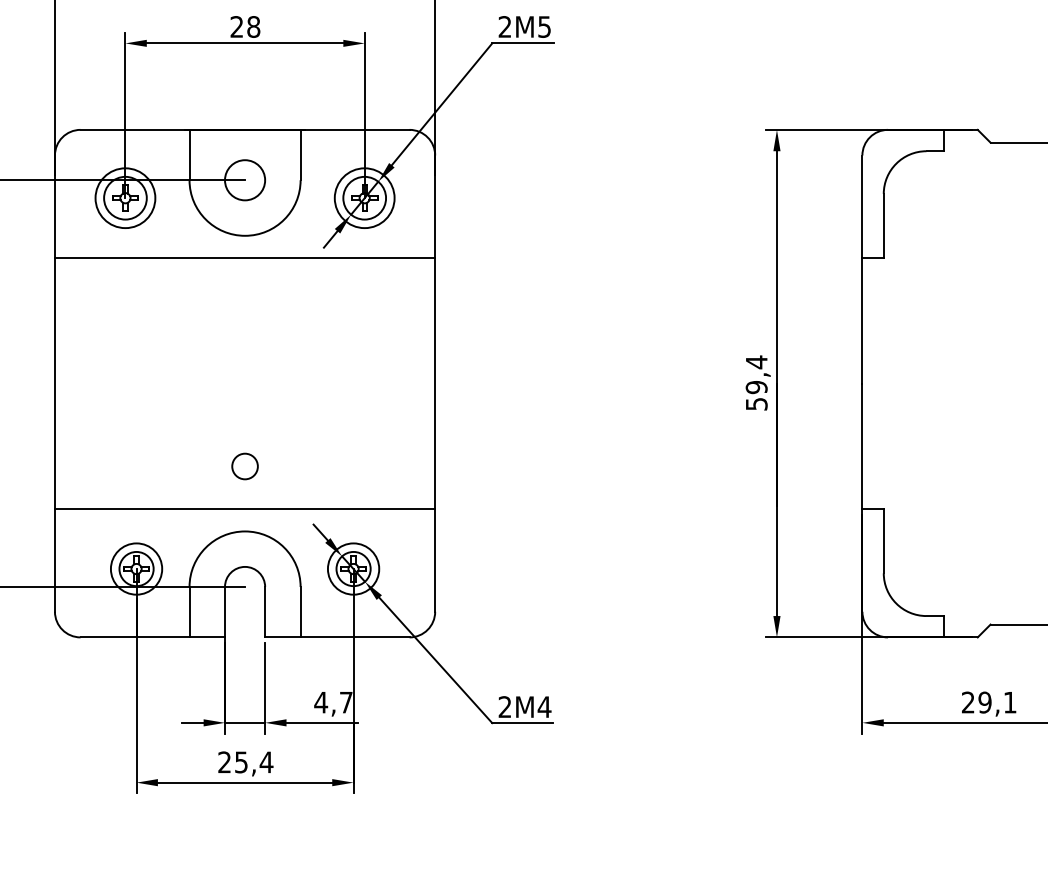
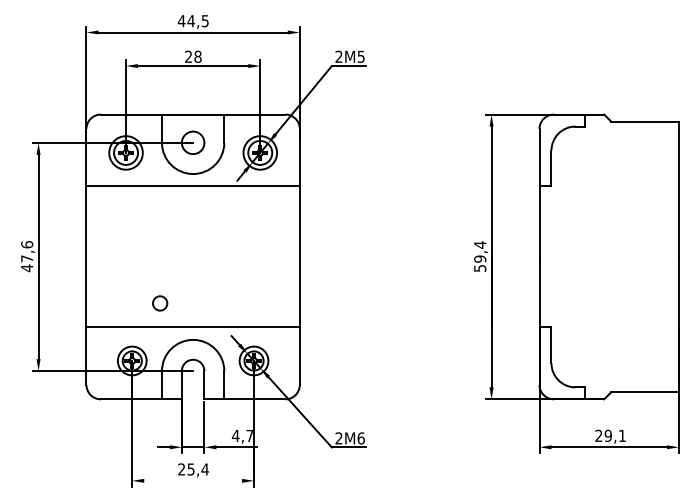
circle: (245, 466) -> (160, 303), moved
text: (543, 707) -> (360, 438), 2M4 -> 2M6
line: (245, 782) -> (193, 480), removed

